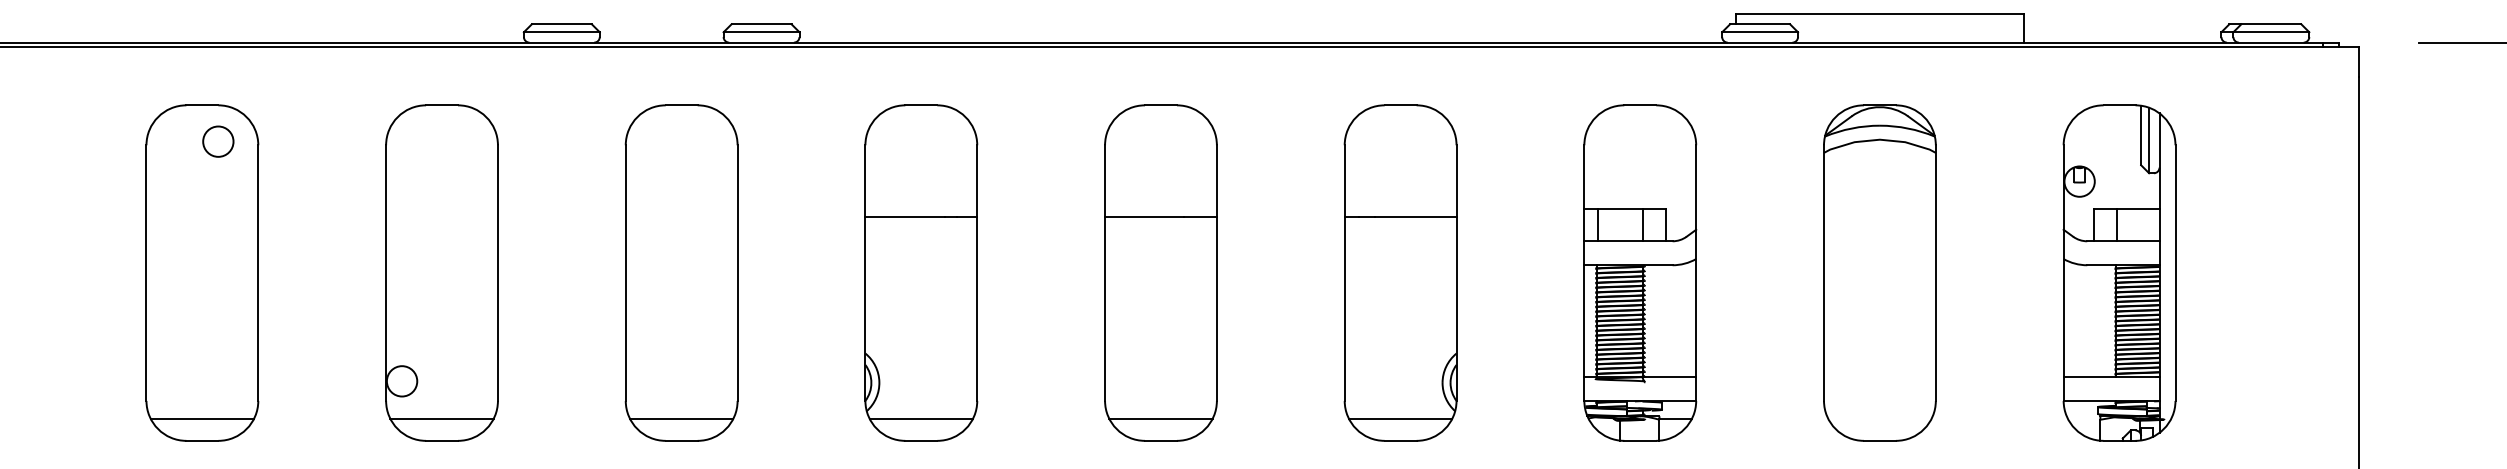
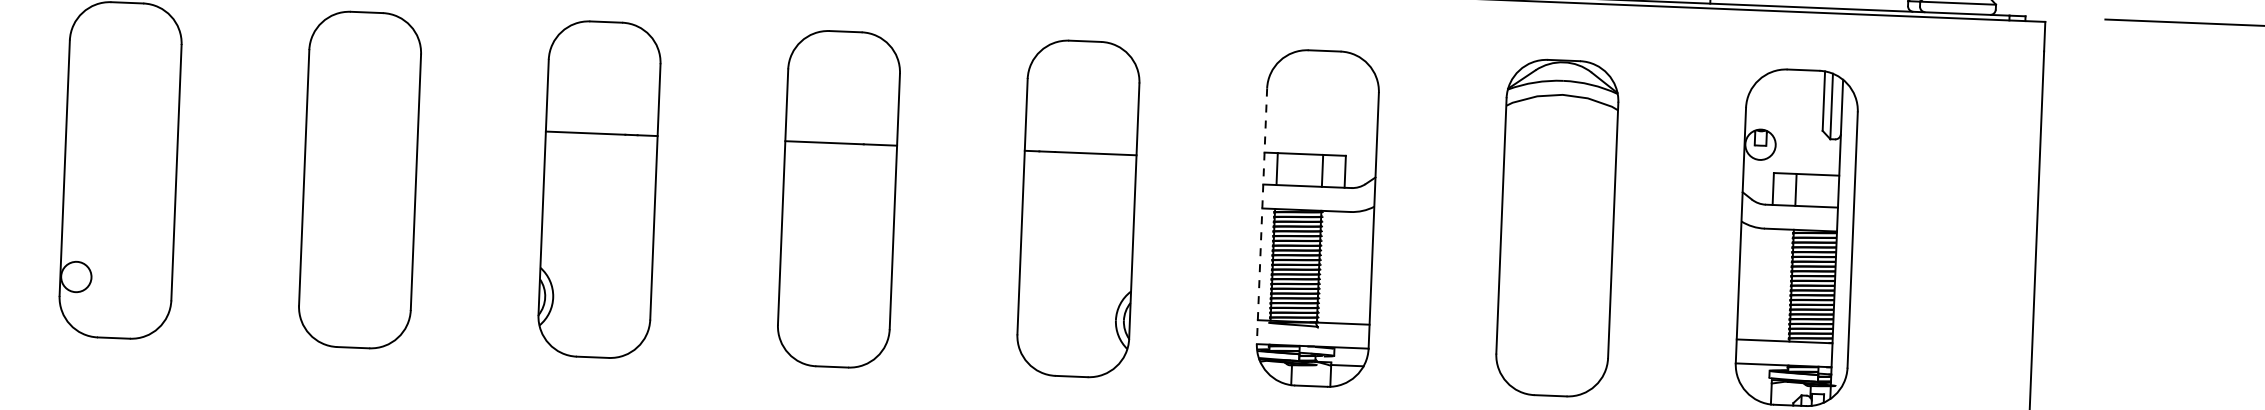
line: (1584, 273) -> (1262, 216), solid -> dashed
line: (441, 418) -> (114, 315), removed
line: (681, 418) -> (354, 325), removed
line: (920, 418) -> (592, 334), removed
line: (1160, 418) -> (832, 344), removed
line: (1400, 418) -> (1072, 354), removed

